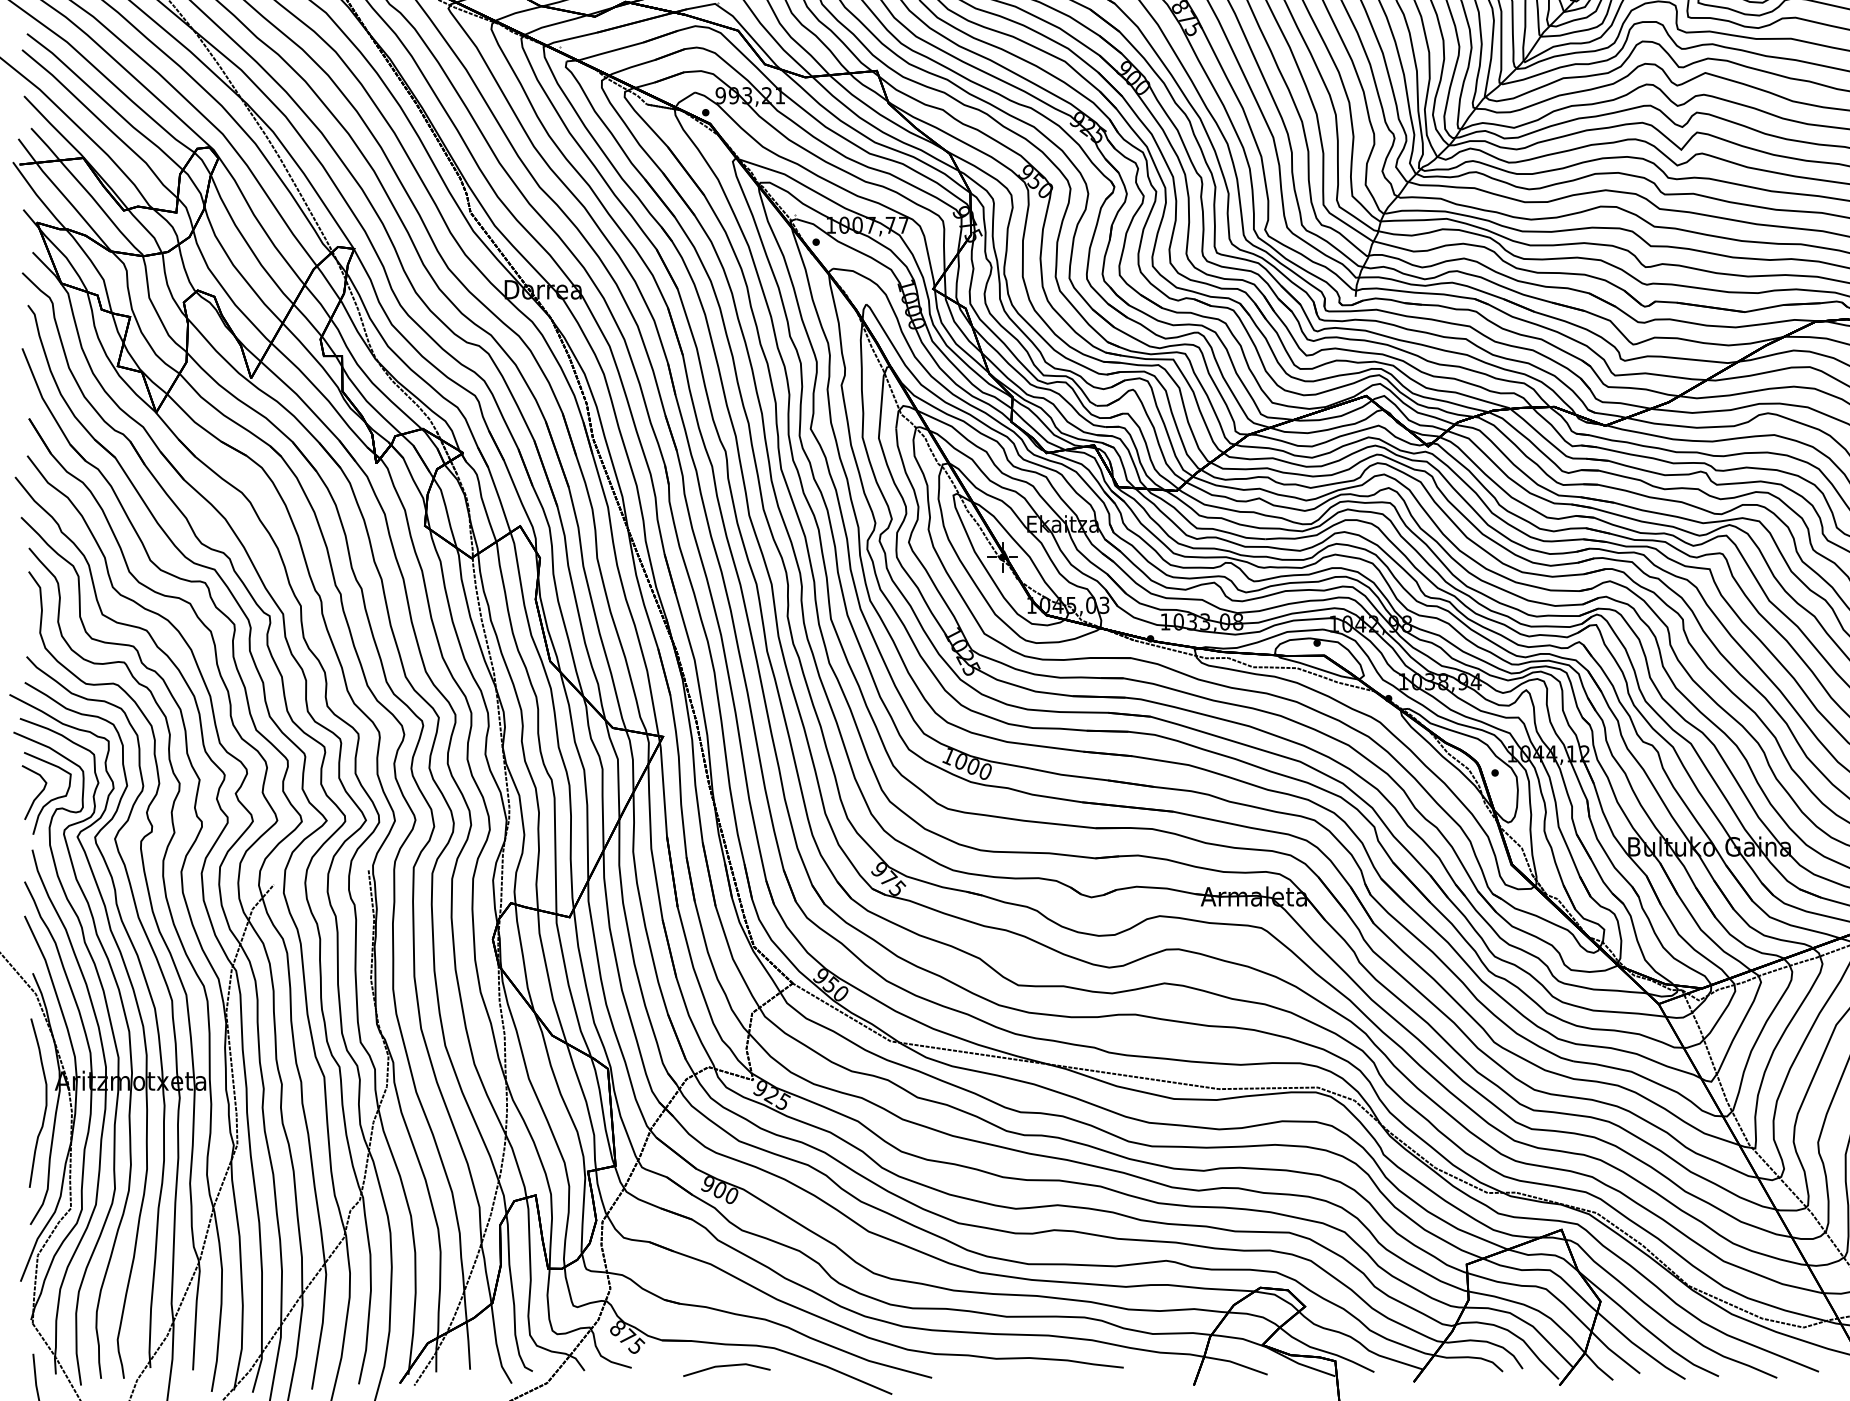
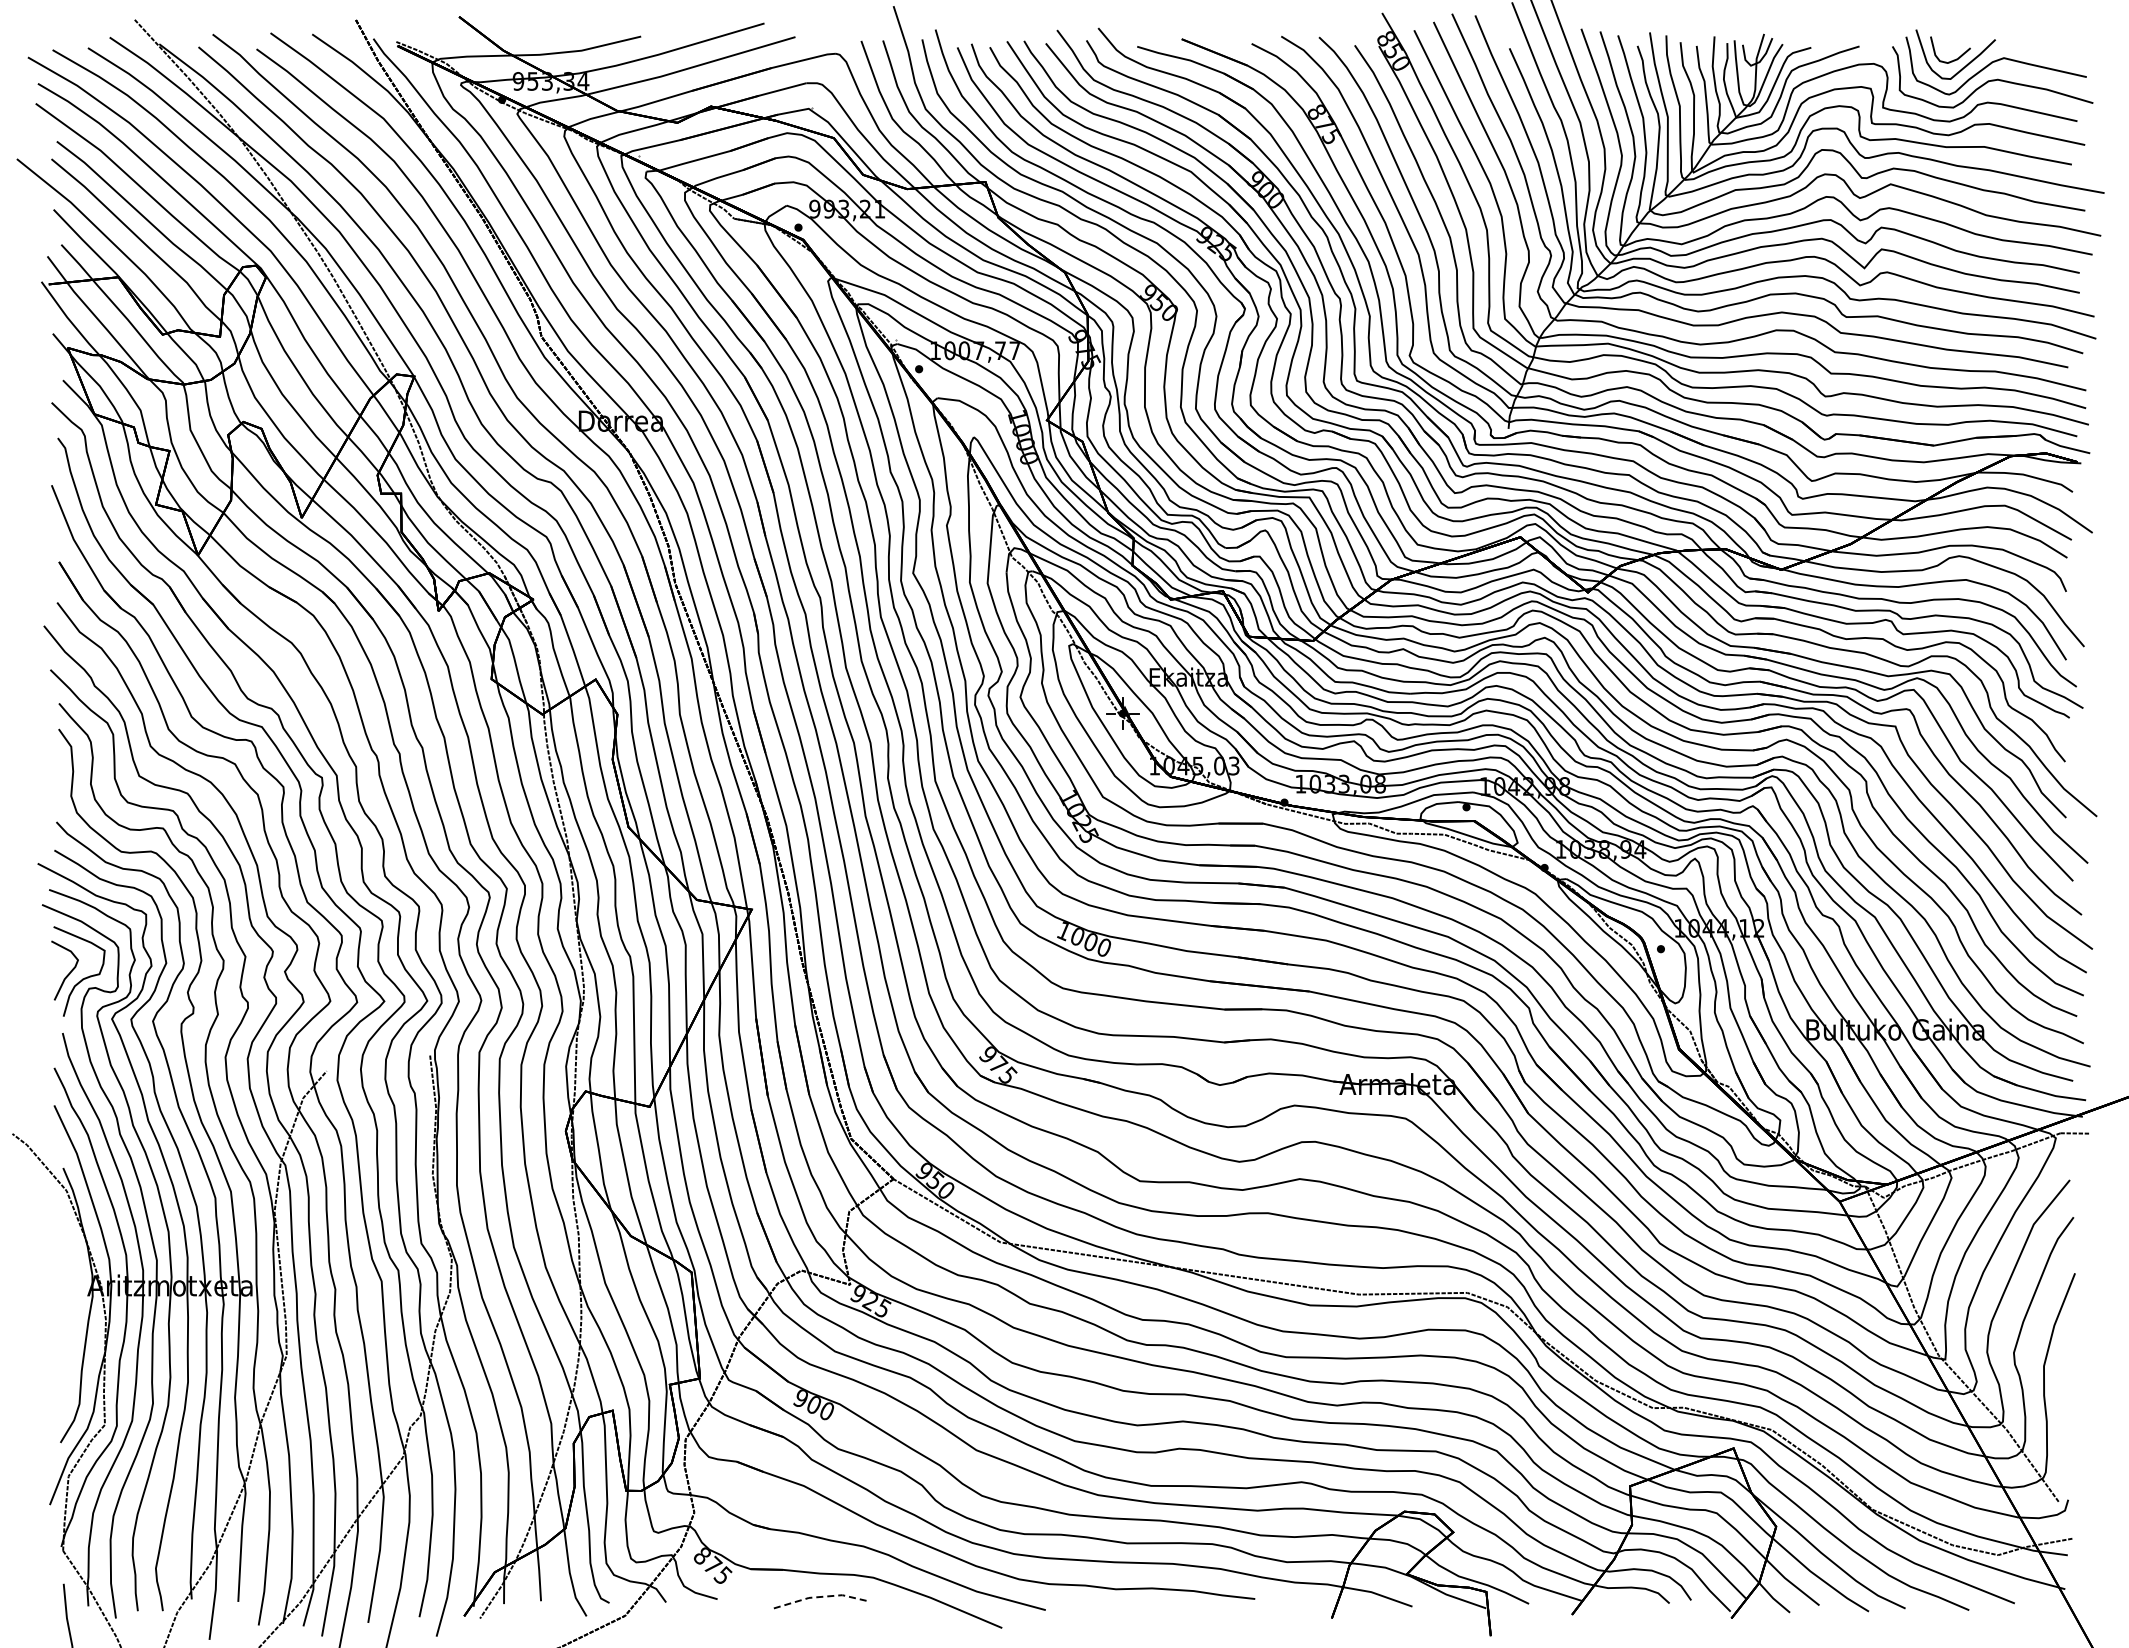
curve: (45, 1102) -> (77, 1309), removed
line: (726, 1365) -> (821, 1596), solid -> dashed

